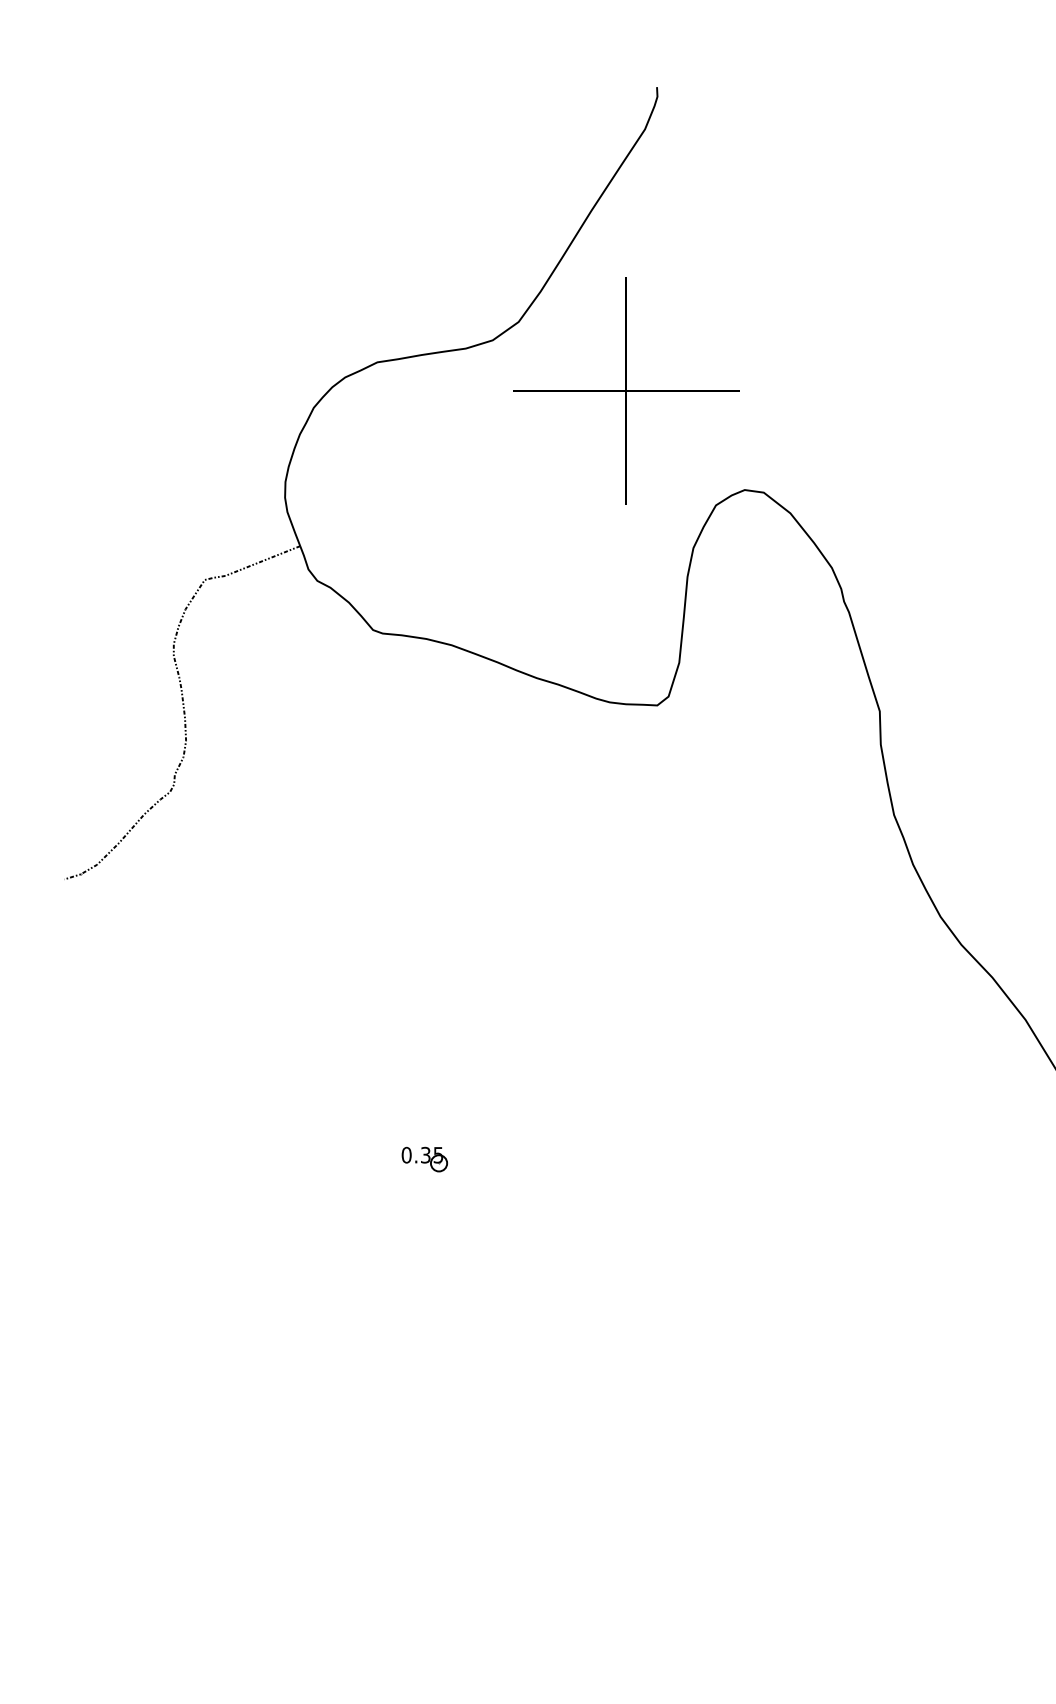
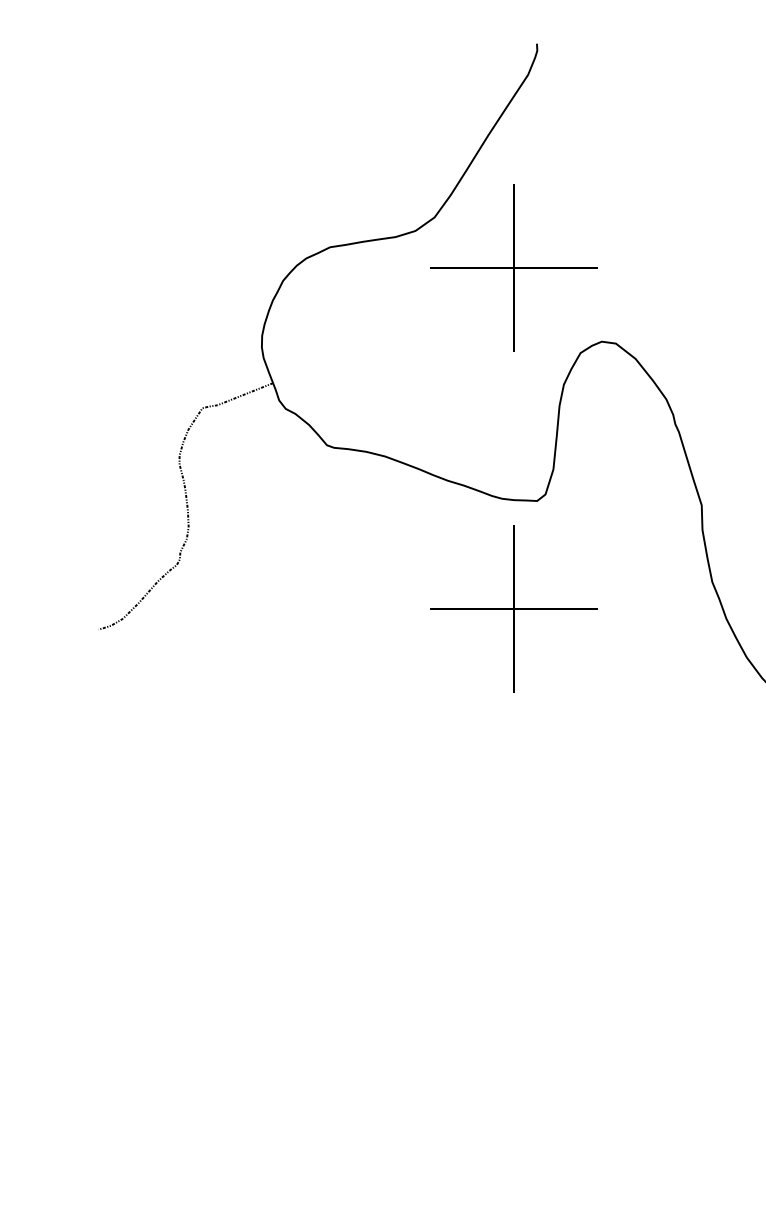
part: (626, 850) -> (514, 608), added
part: (424, 1159) -> (364, 836), removed

